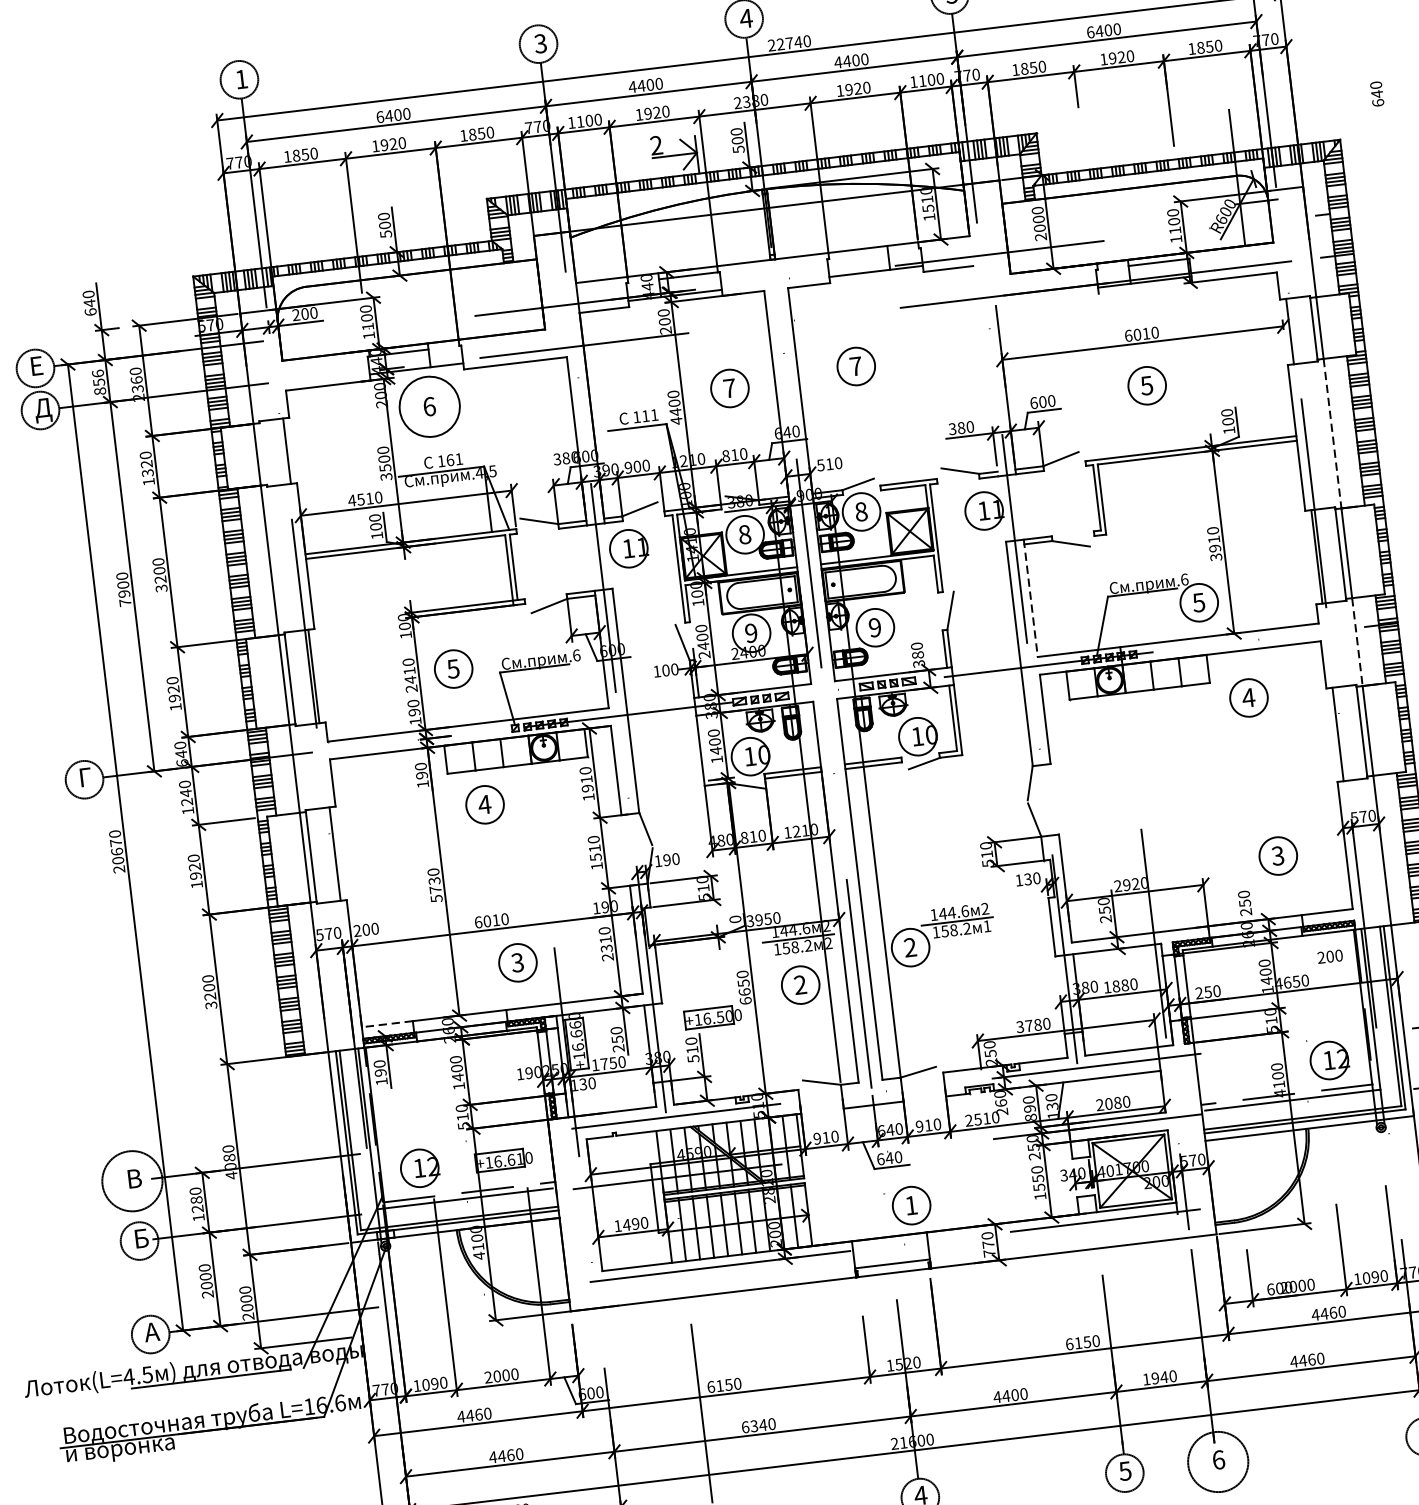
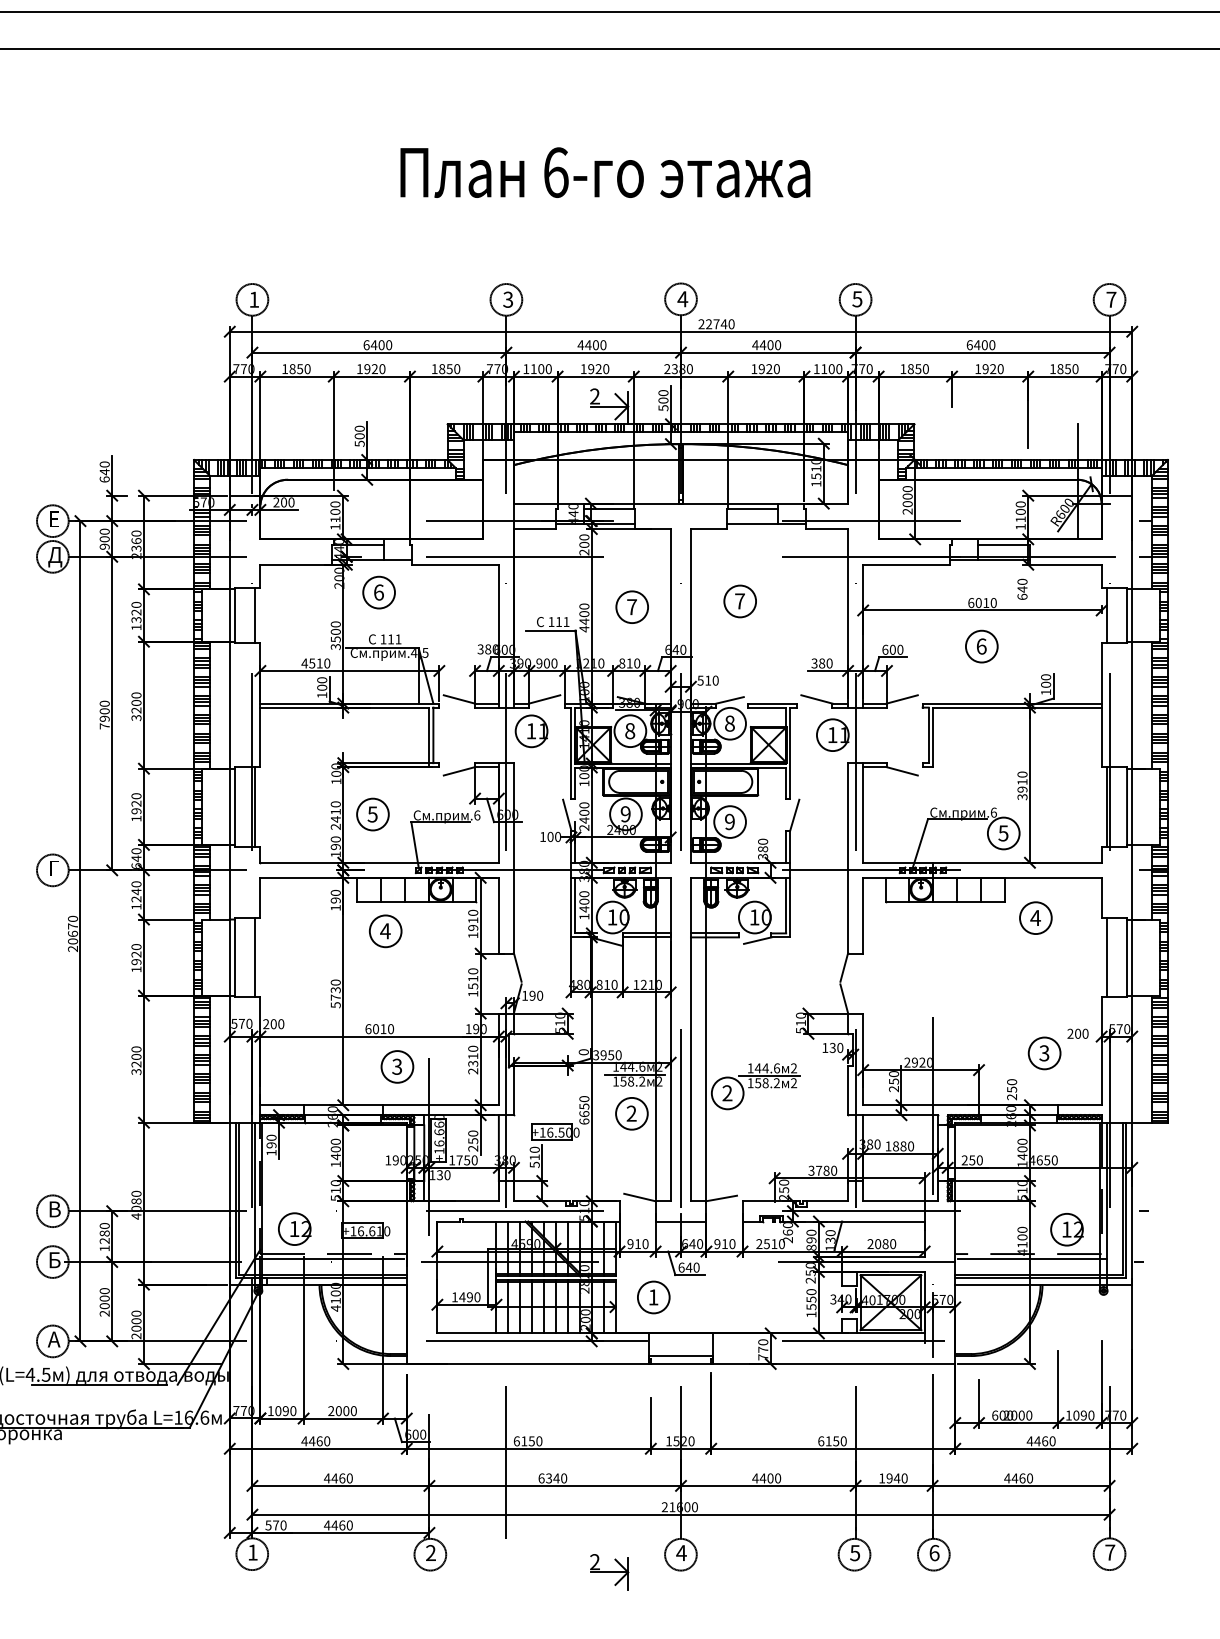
text: (1377, 93) -> (1022, 588), moved
line: (858, 255) -> (753, 508), added
line: (1046, 299) -> (906, 564), added
line: (986, 371) -> (848, 618), added
text: (98, 381) -> (104, 538), 856 -> 900
text: (1146, 385) -> (981, 646), 5 -> 6
circle: (430, 406) -> (379, 592), size x0.62
line: (1332, 433) -> (1132, 705), dashed -> solid
line: (262, 454) -> (234, 615), added
text: (450, 460) -> (391, 639), 161 -> 111
line: (1031, 597) -> (863, 812), dashed -> solid
line: (1357, 642) -> (1132, 882), dashed -> solid
line: (705, 747) -> (575, 905), added
text: (987, 926) -> (794, 1083), 1 -> 2
text: (1329, 956) -> (1077, 1033), moved
line: (388, 1024) -> (282, 1105), dashed -> solid
circle: (132, 1181) -> (52, 1211), size x0.62
part: (911, 1205) -> (653, 1297), moved
circle: (1217, 1461) -> (933, 1554), size x0.62

